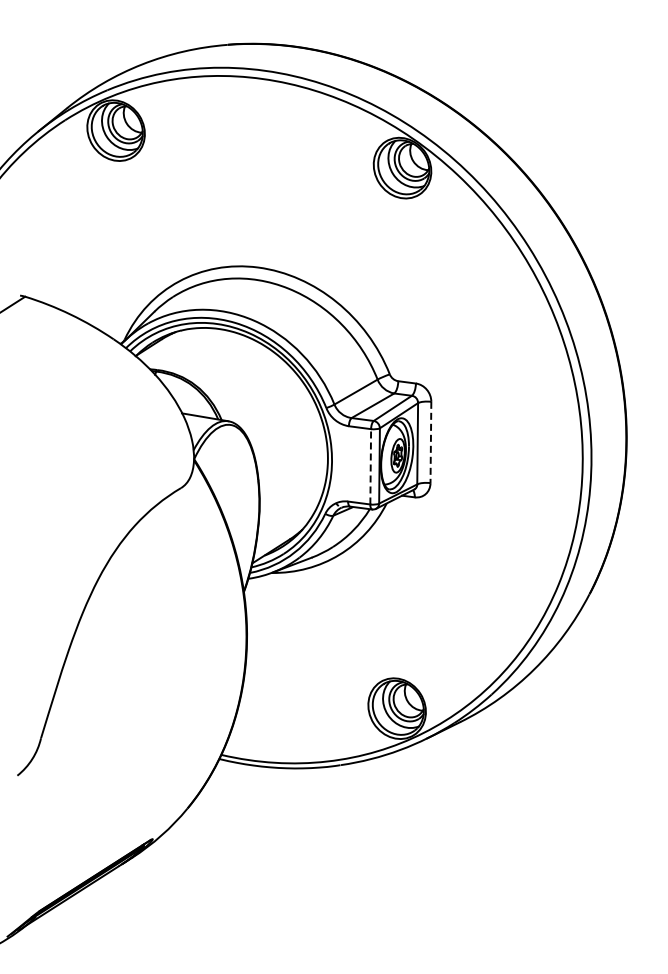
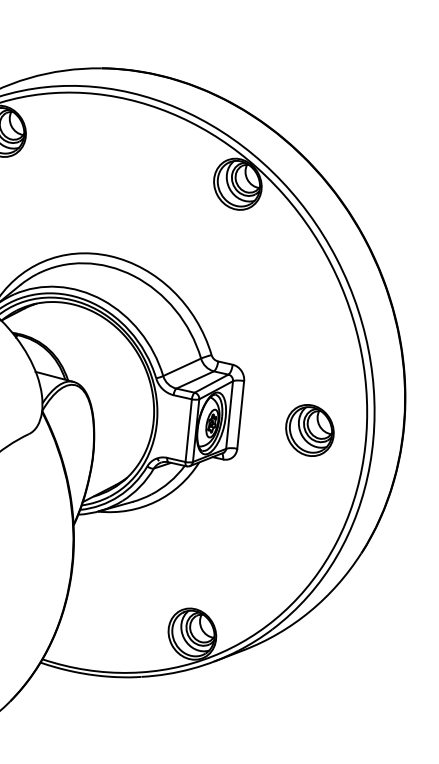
line: (430, 442) -> (240, 414), dashed -> solid
part: (514, 453) -> (309, 430), added
line: (370, 466) -> (188, 430), dashed -> solid

